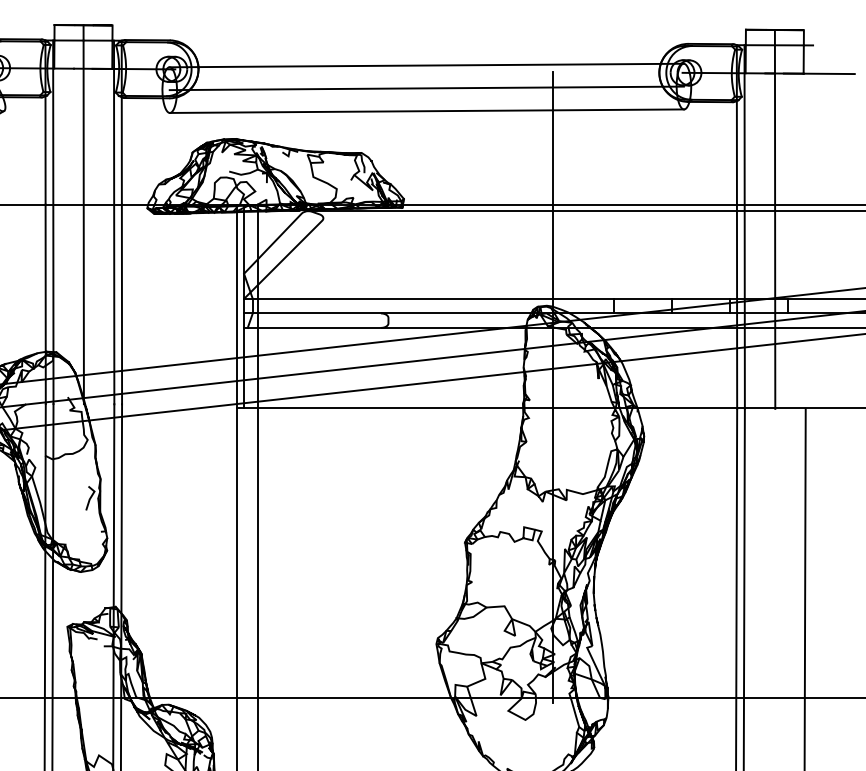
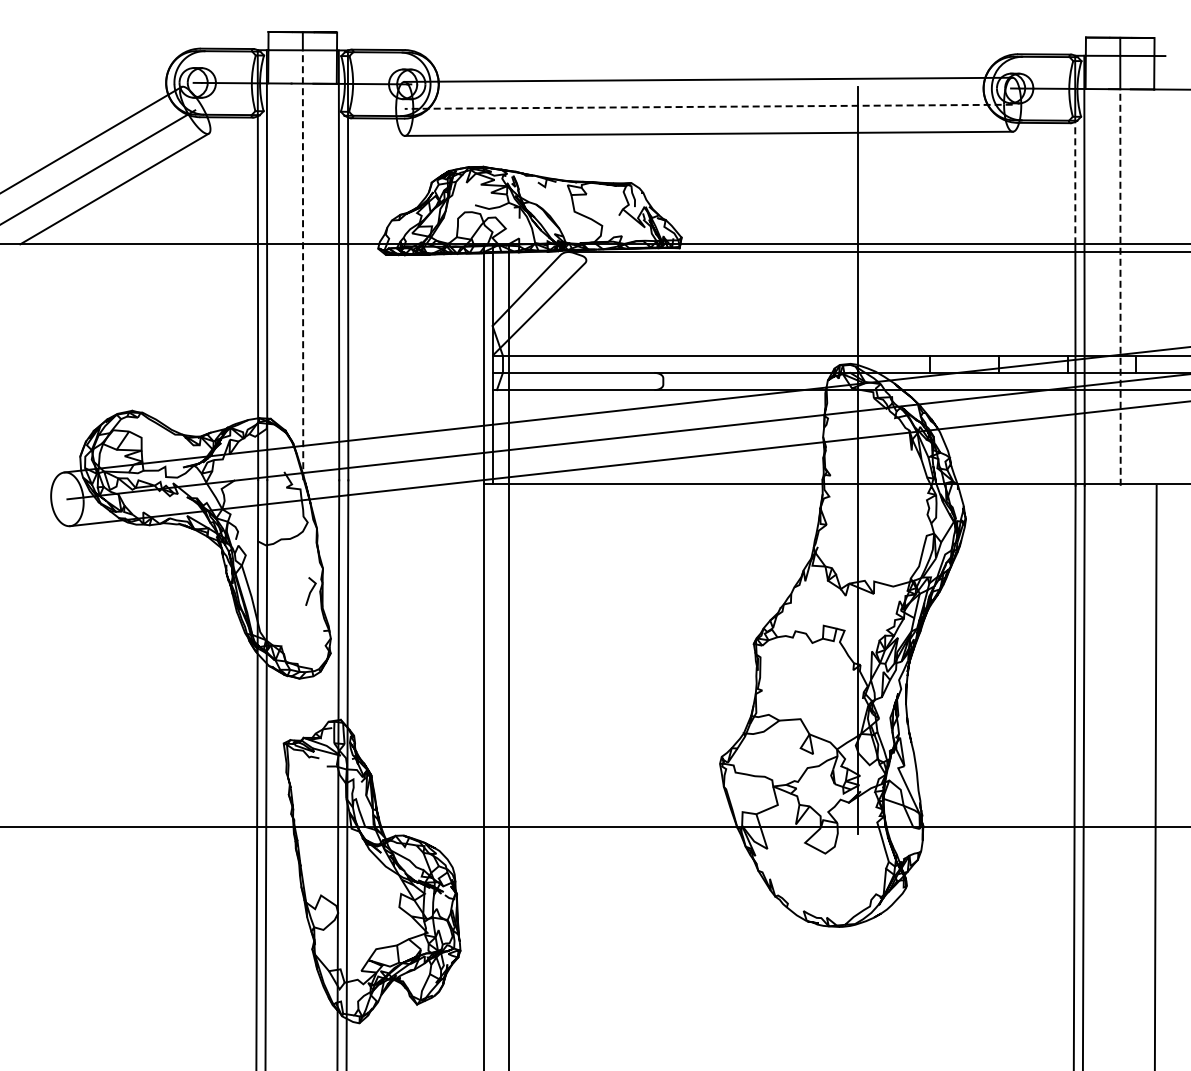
line: (426, 88) -> (708, 106), solid -> dashed
line: (737, 152) -> (1075, 182), solid -> dashed
line: (84, 222) -> (303, 265), solid -> dashed
line: (775, 241) -> (1120, 287), solid -> dashed

